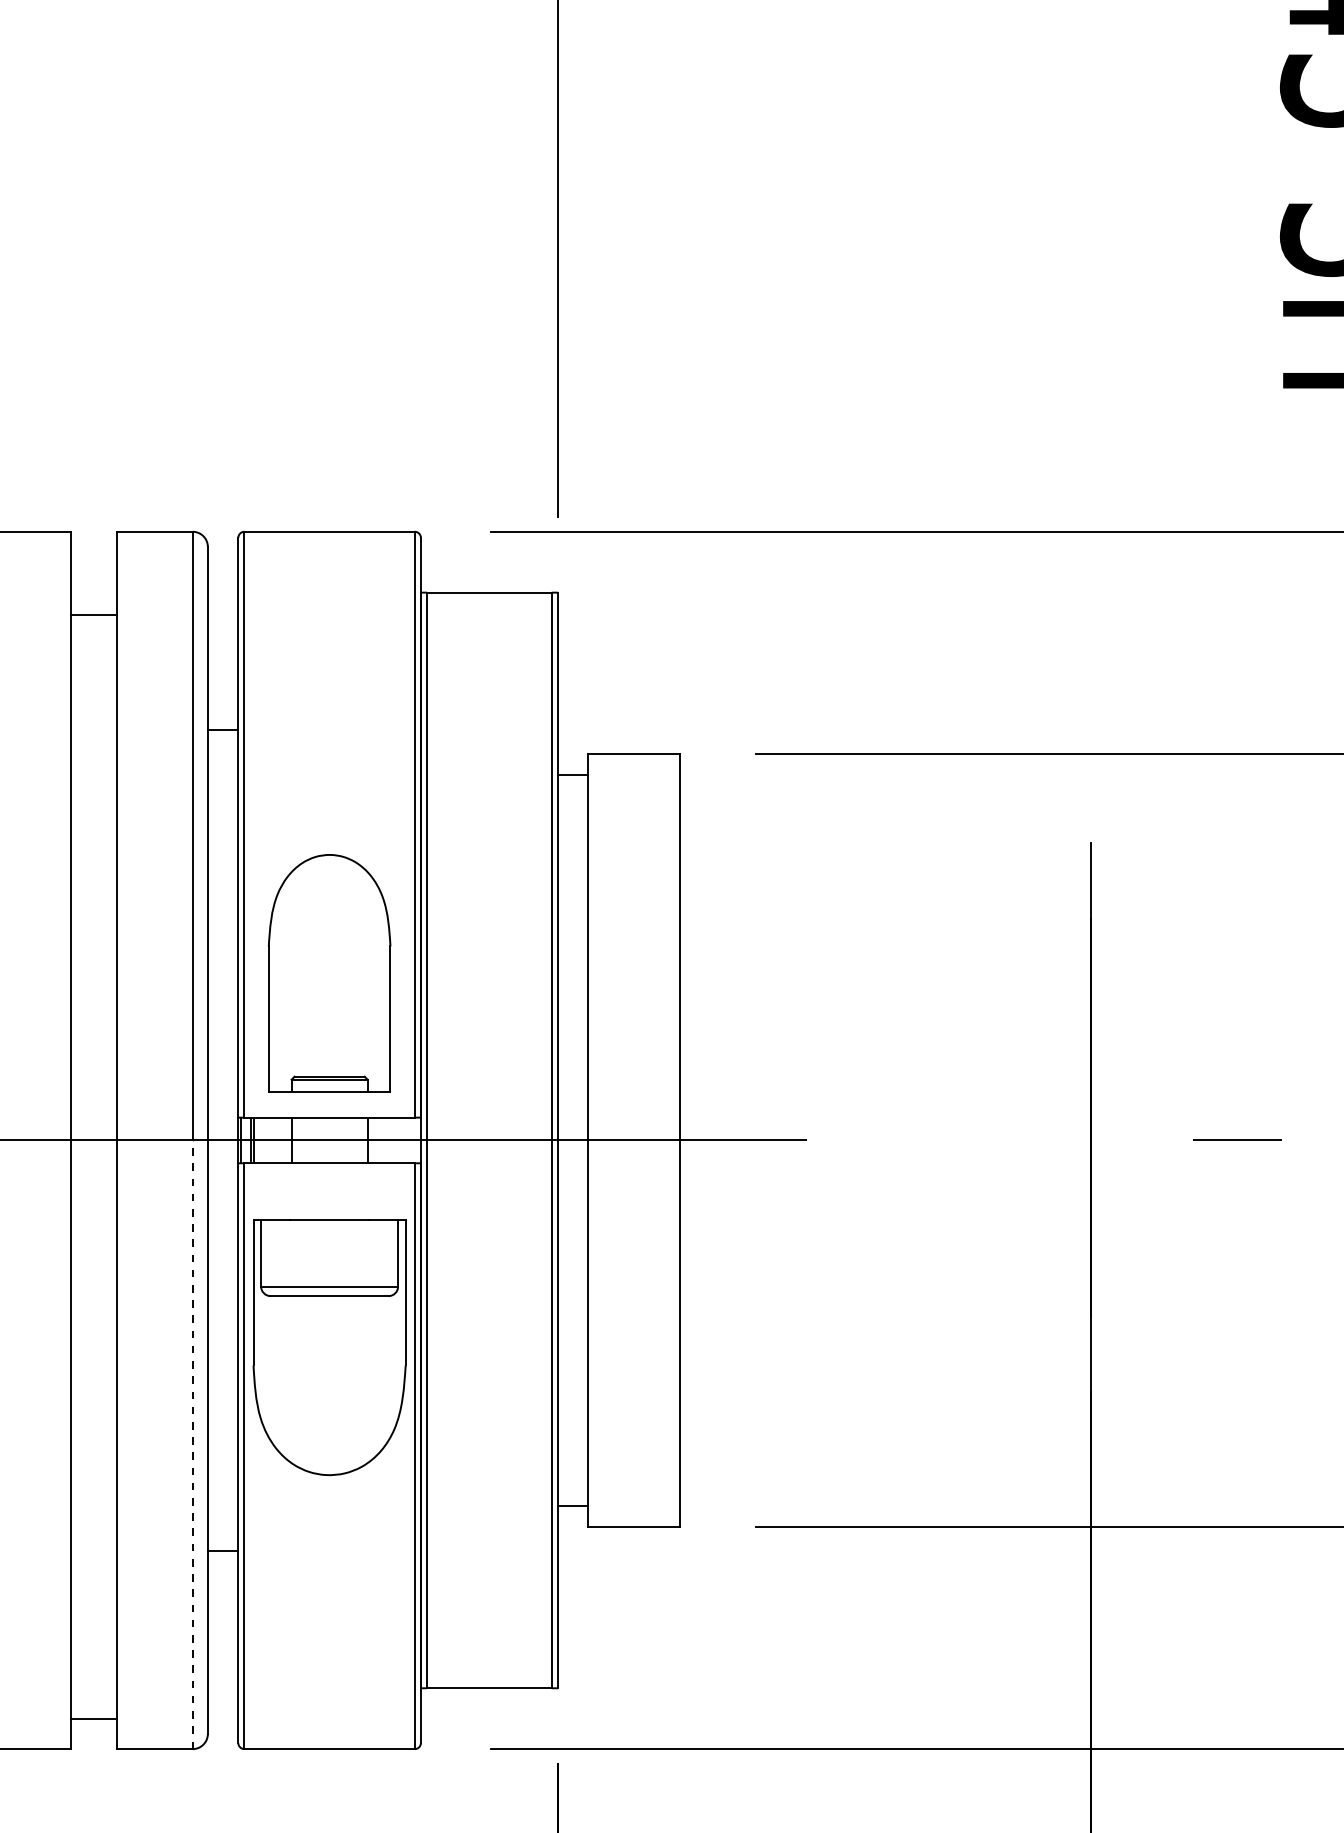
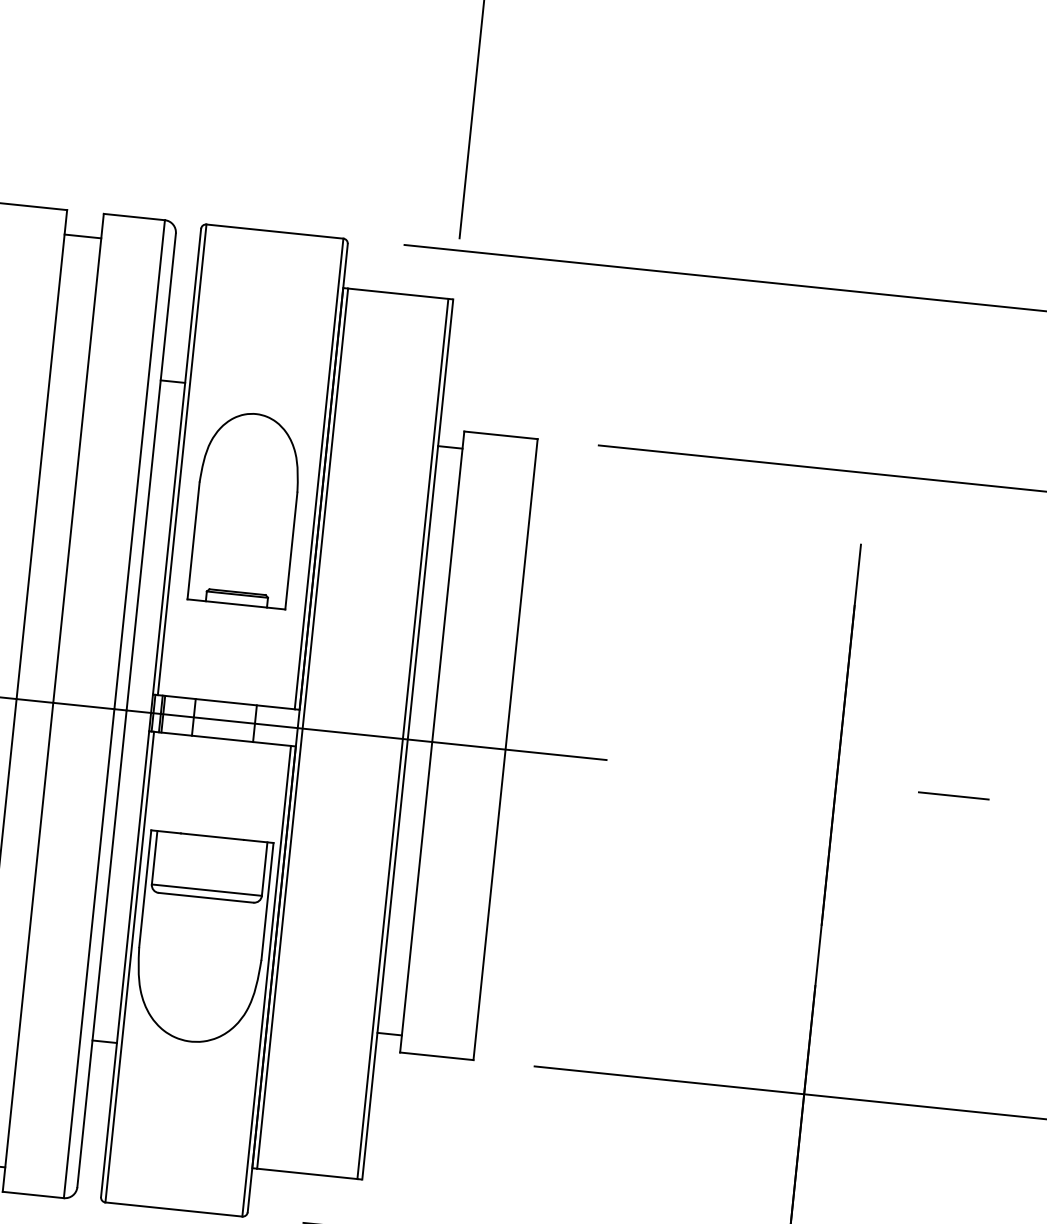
line: (93, 615) -> (82, 236), moved
part: (329, 973) -> (246, 509), moved
part: (329, 1347) -> (201, 939), moved
line: (192, 1444) -> (89, 953), dashed -> solid

